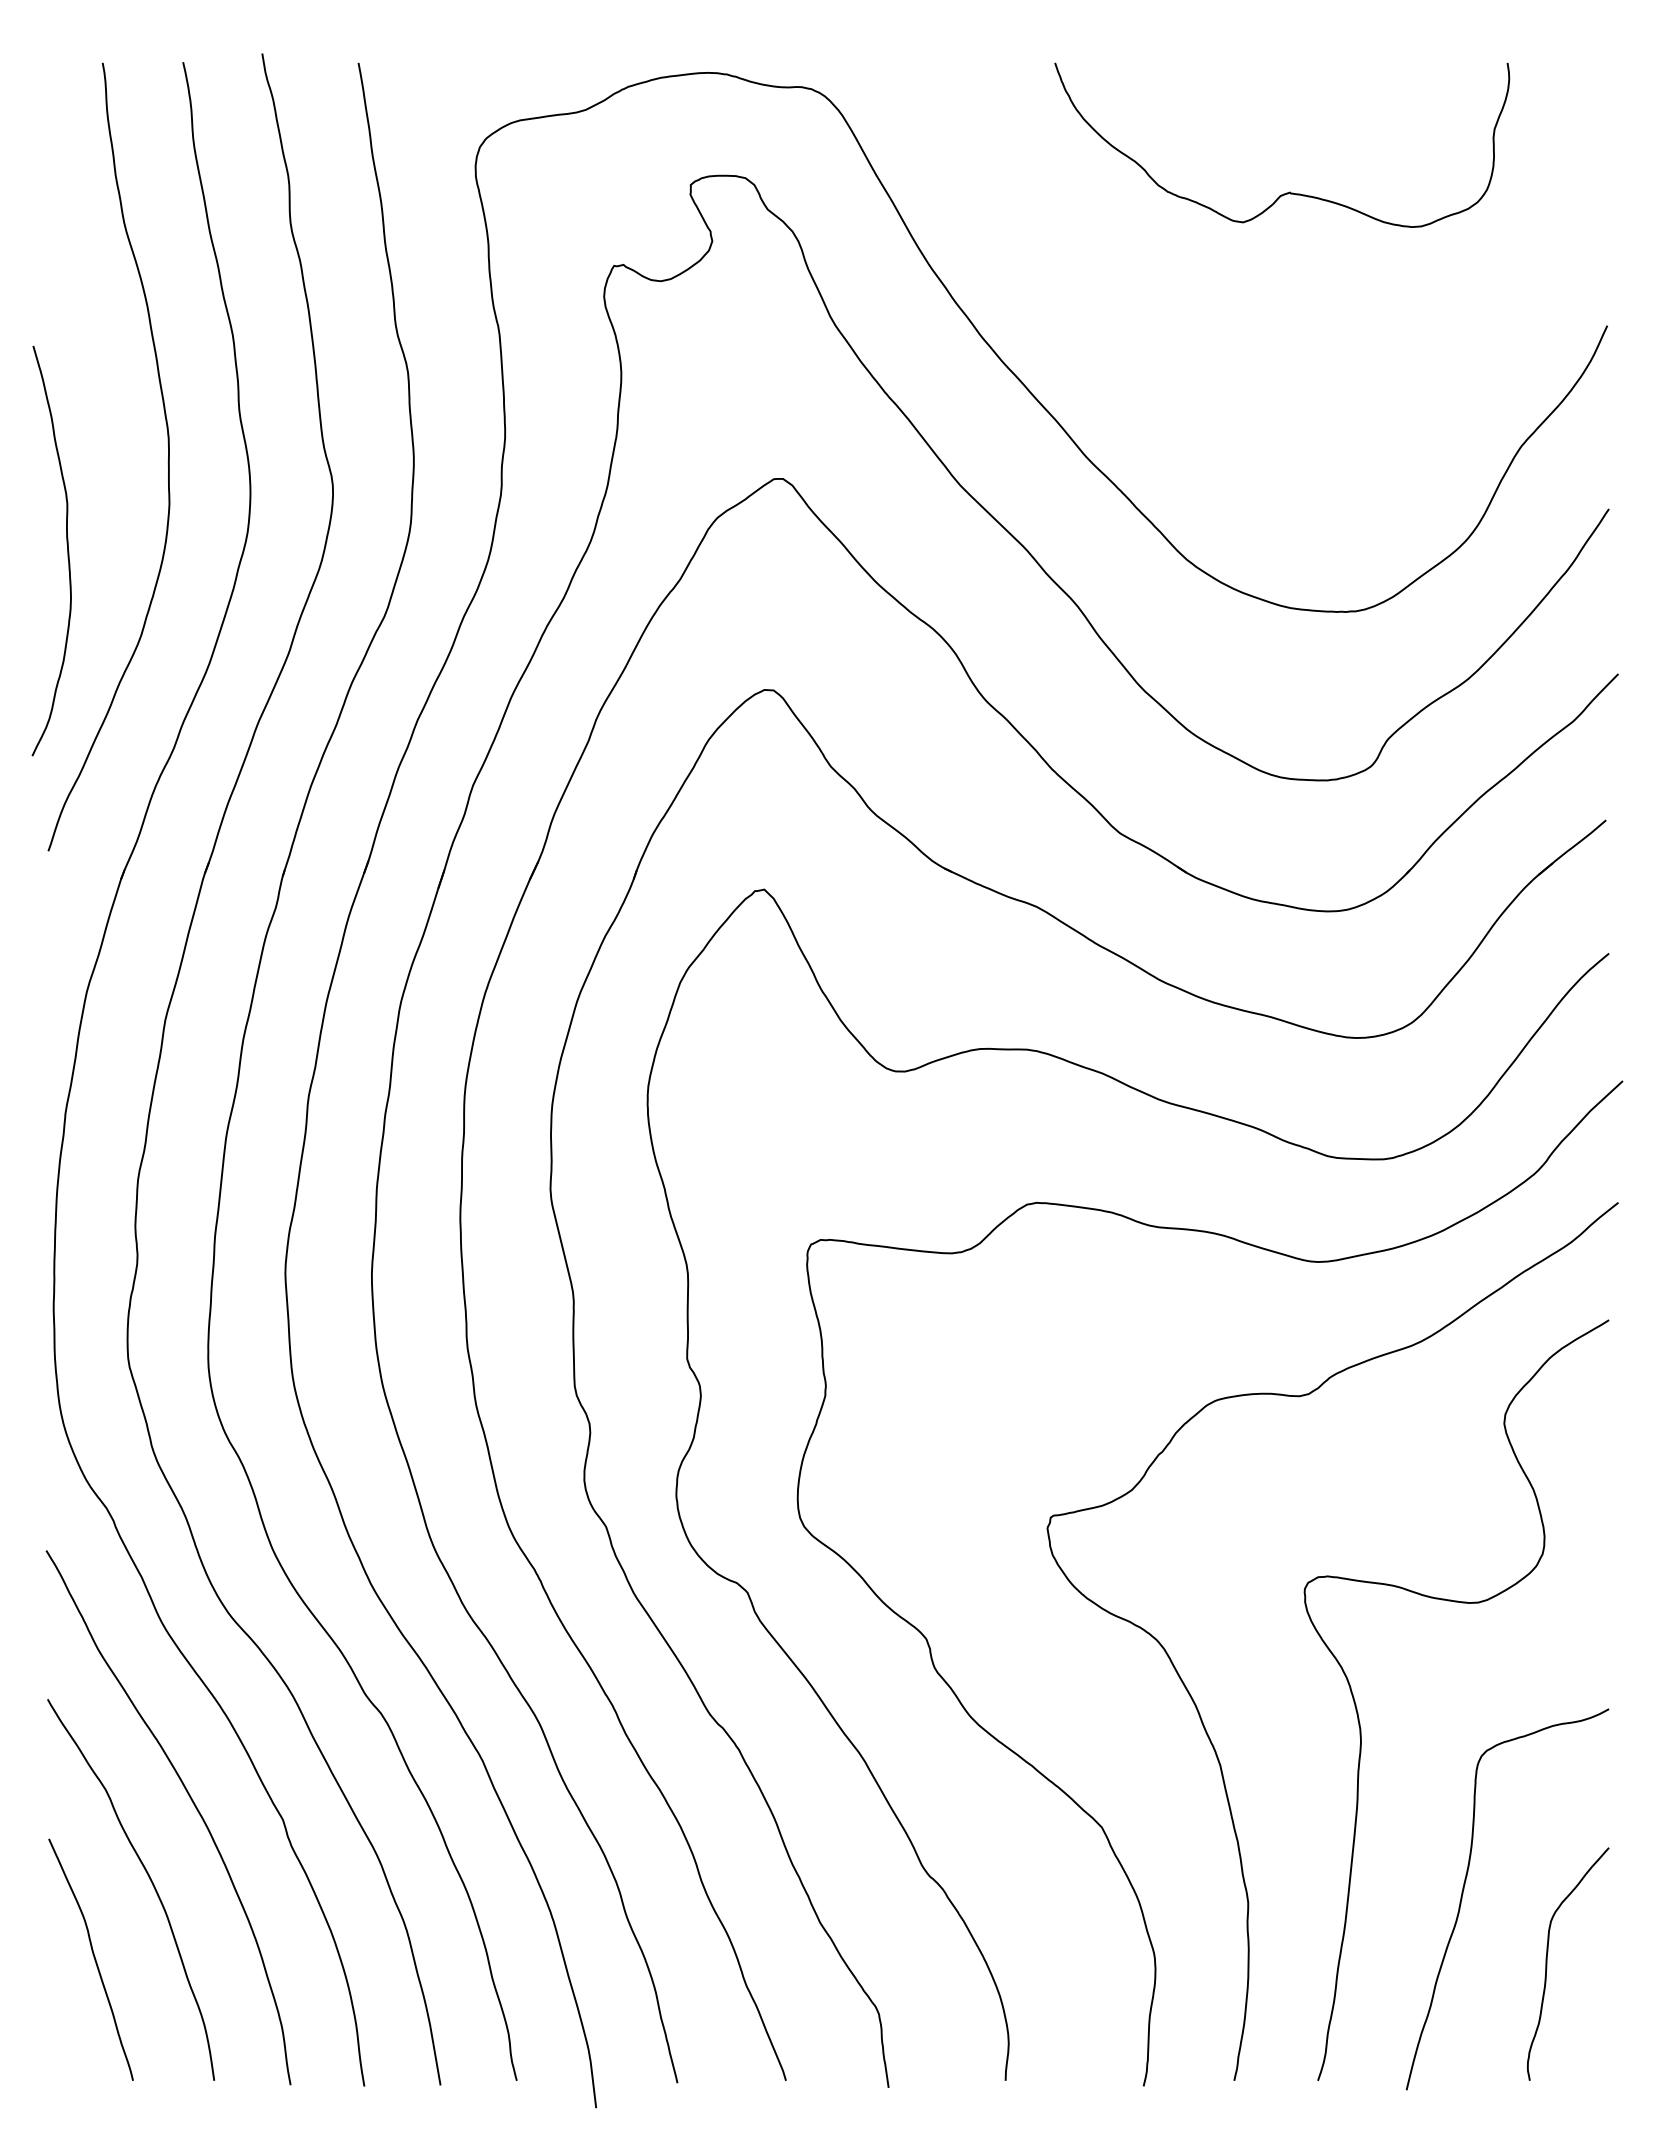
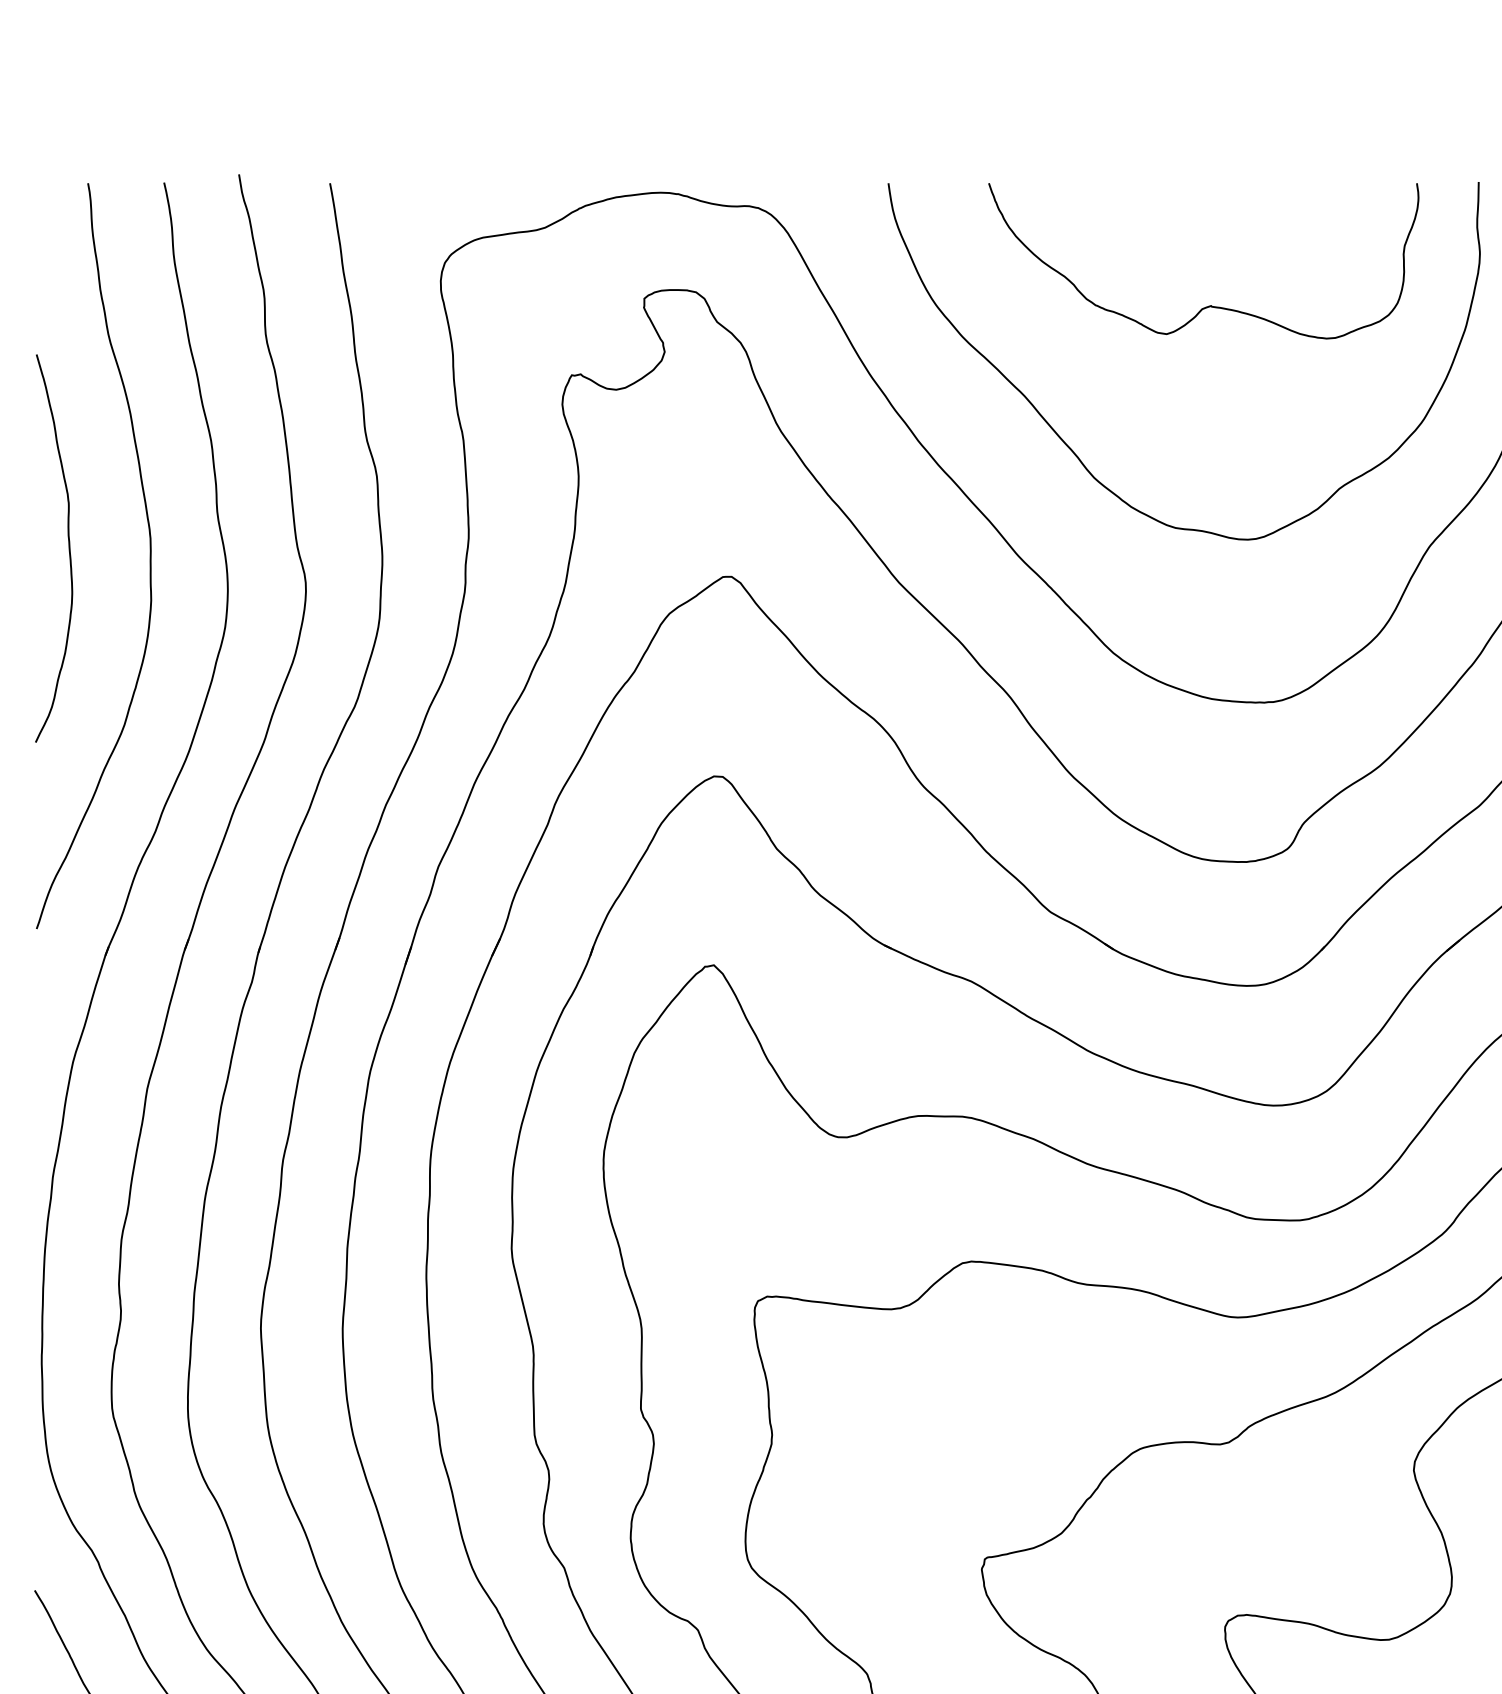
curve: (1144, 345) -> (1073, 450), added
curve: (67, 550) -> (68, 548), moved

